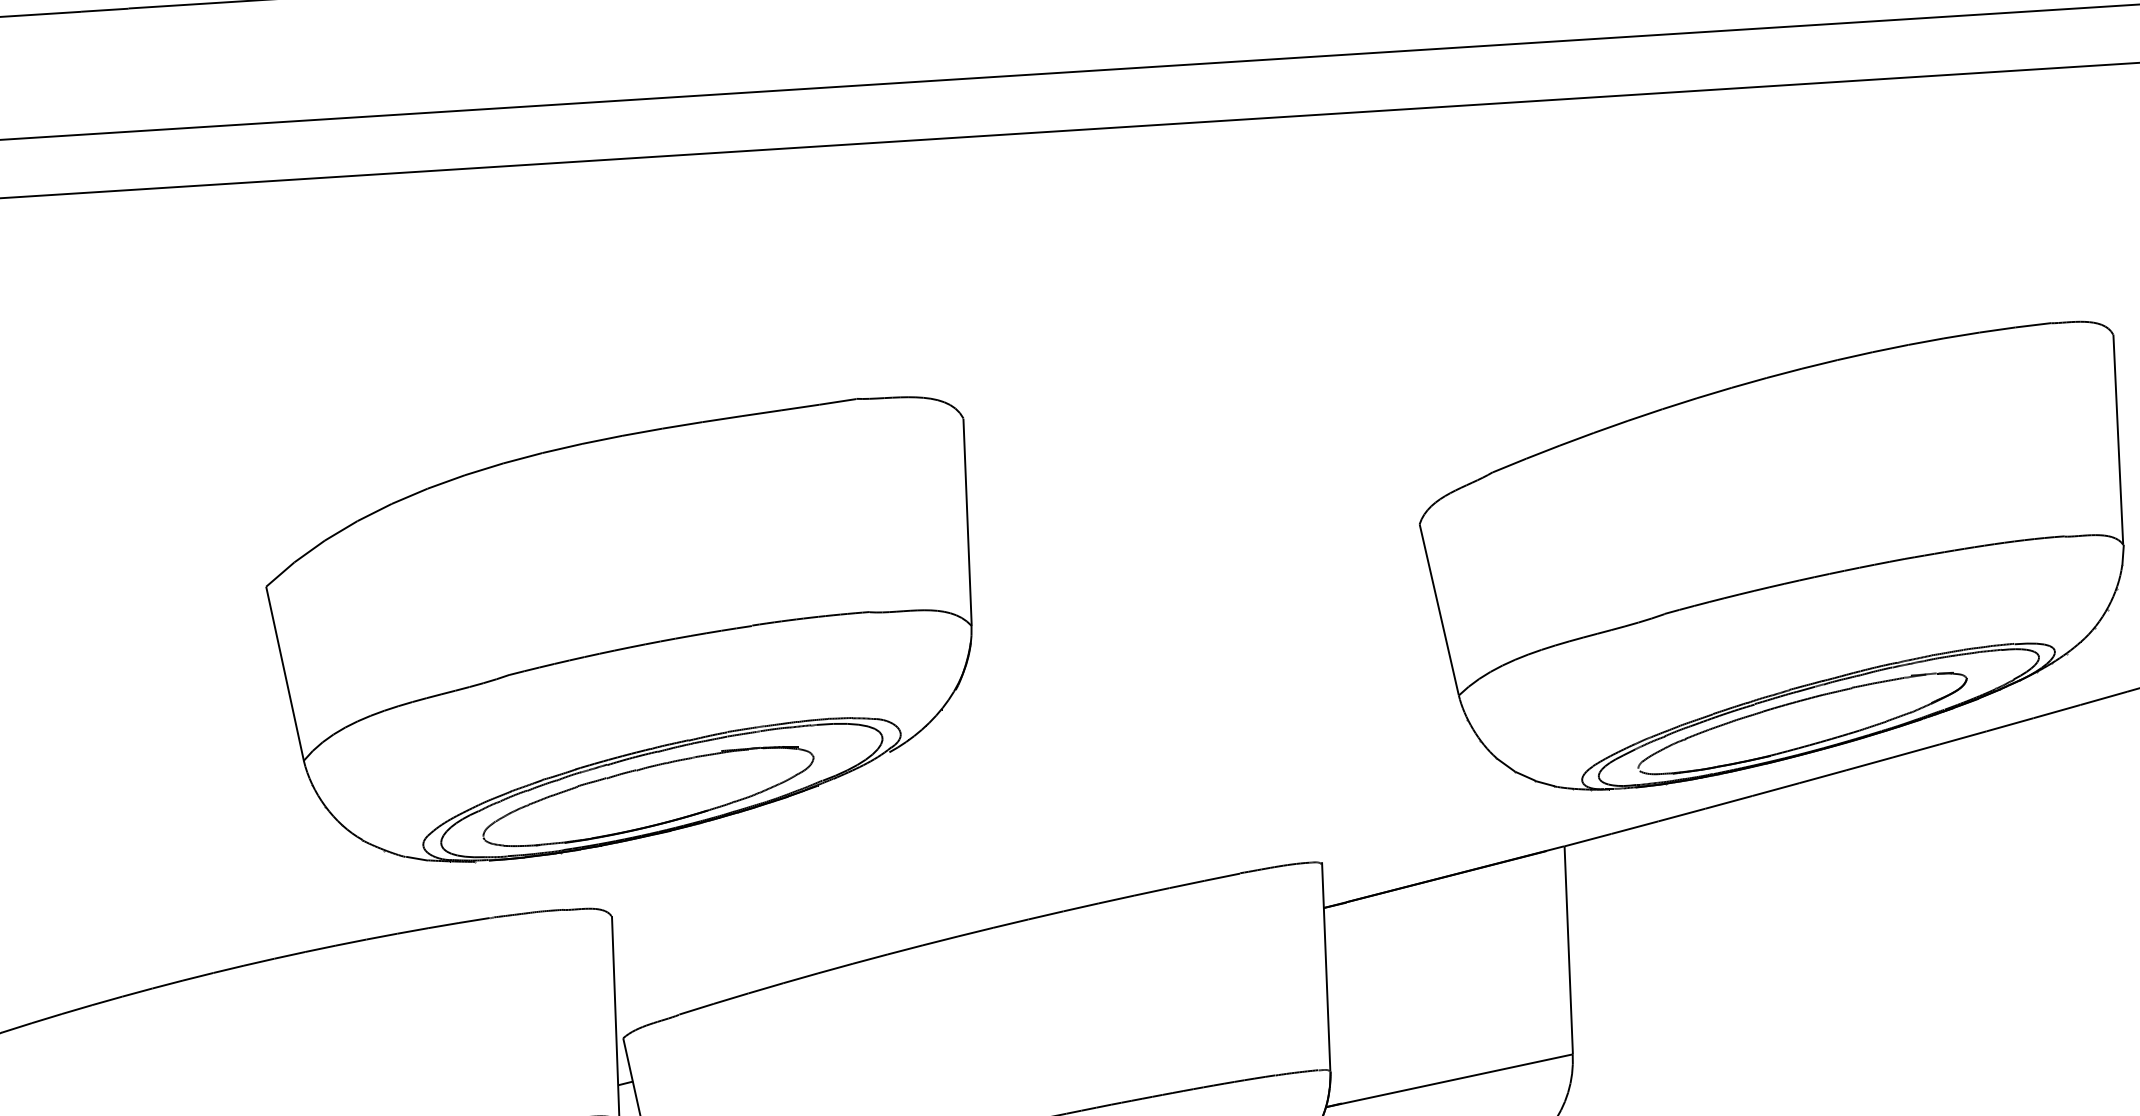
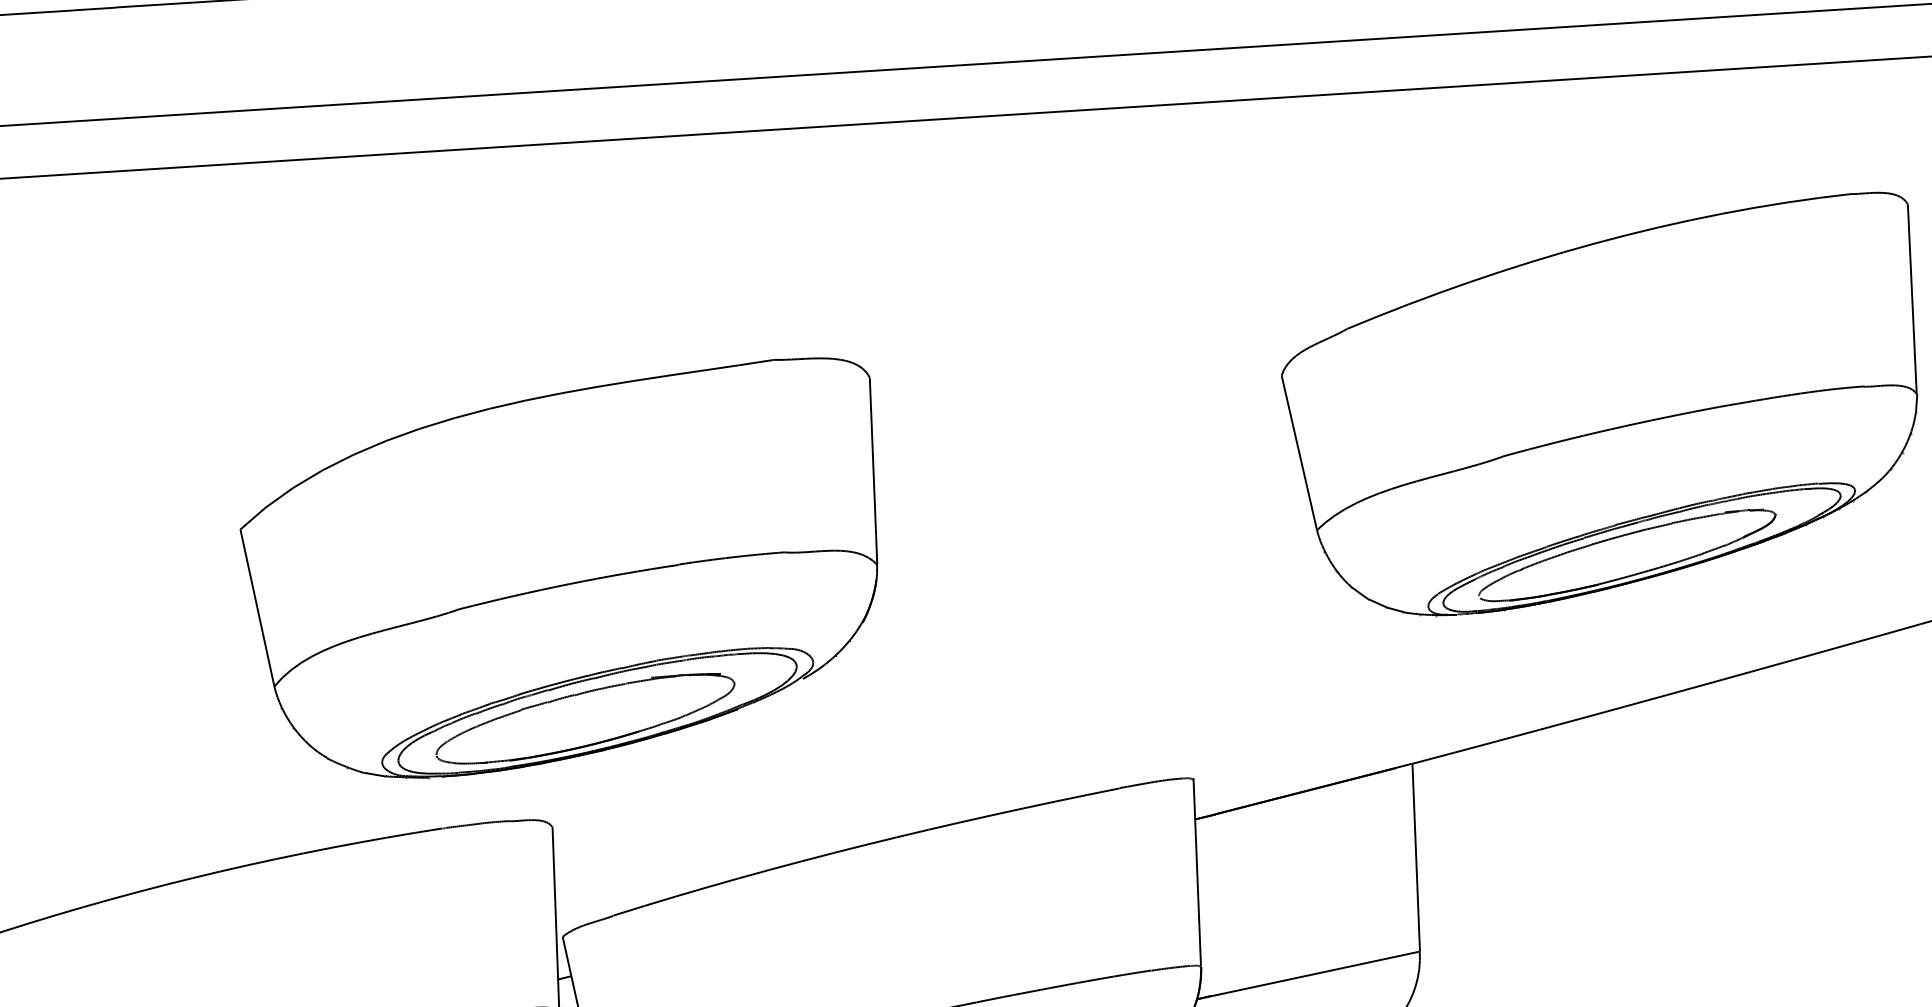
part: (1771, 555) -> (1599, 403), moved

